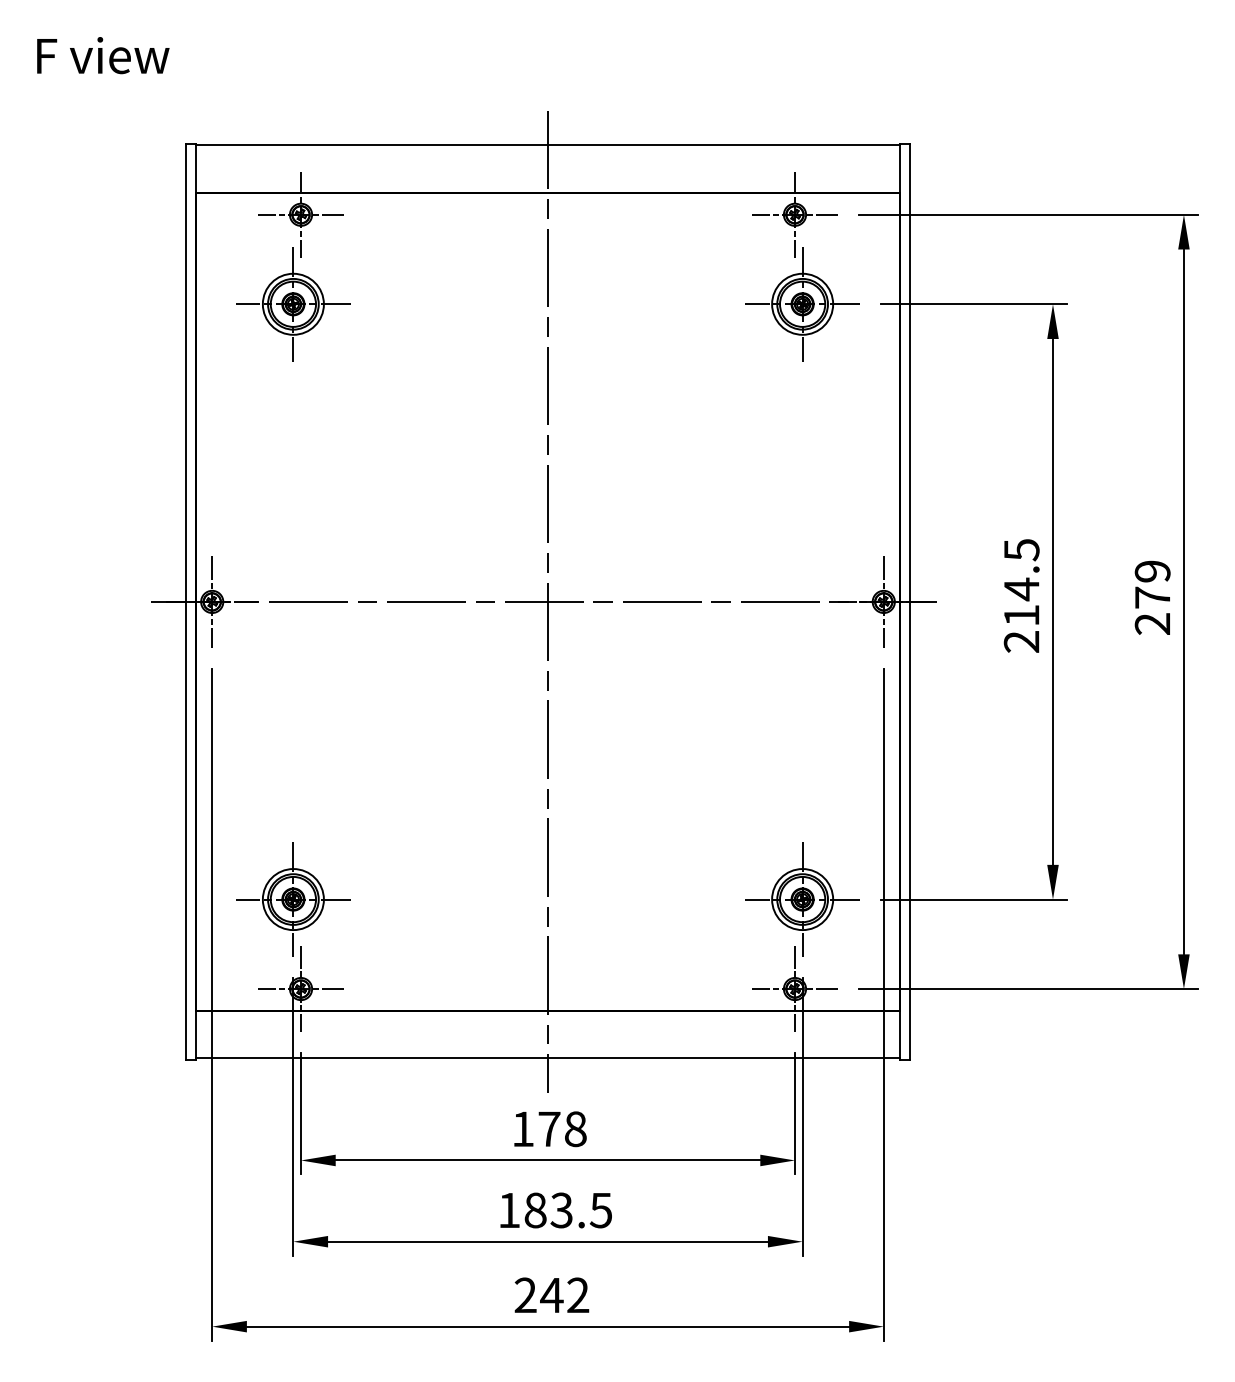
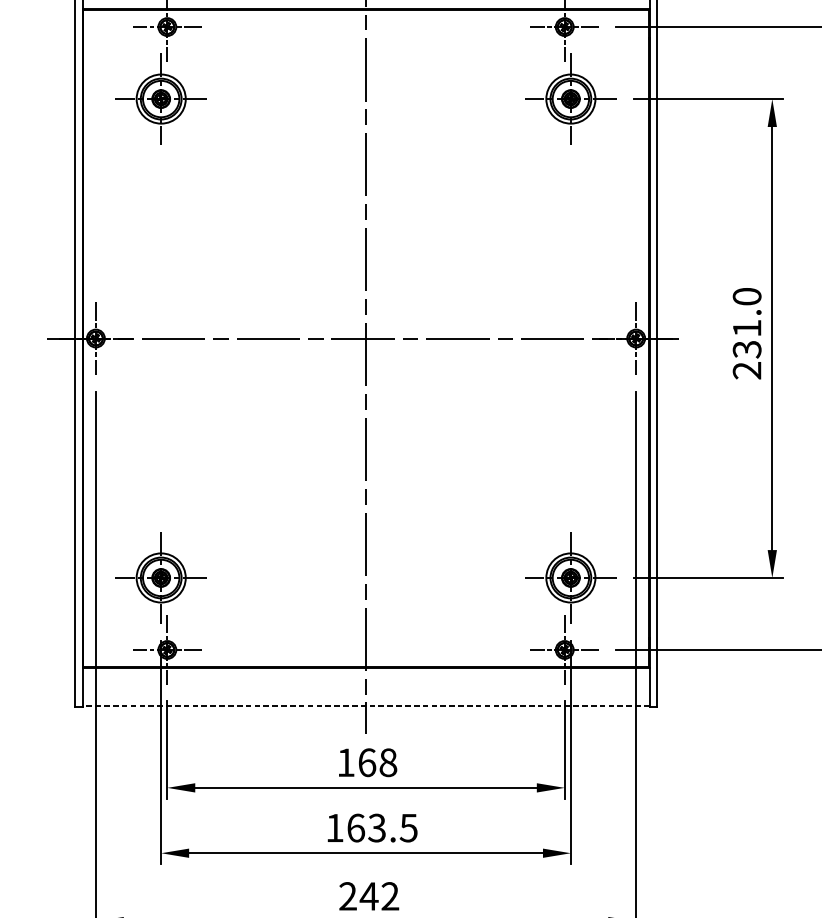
text: (1021, 582) -> (746, 322), 214.5 -> 231.0
line: (547, 1058) -> (365, 705), solid -> dashed
text: (549, 1129) -> (367, 762), 178 -> 168
text: (535, 1210) -> (355, 828), 183.5 -> 163.5

